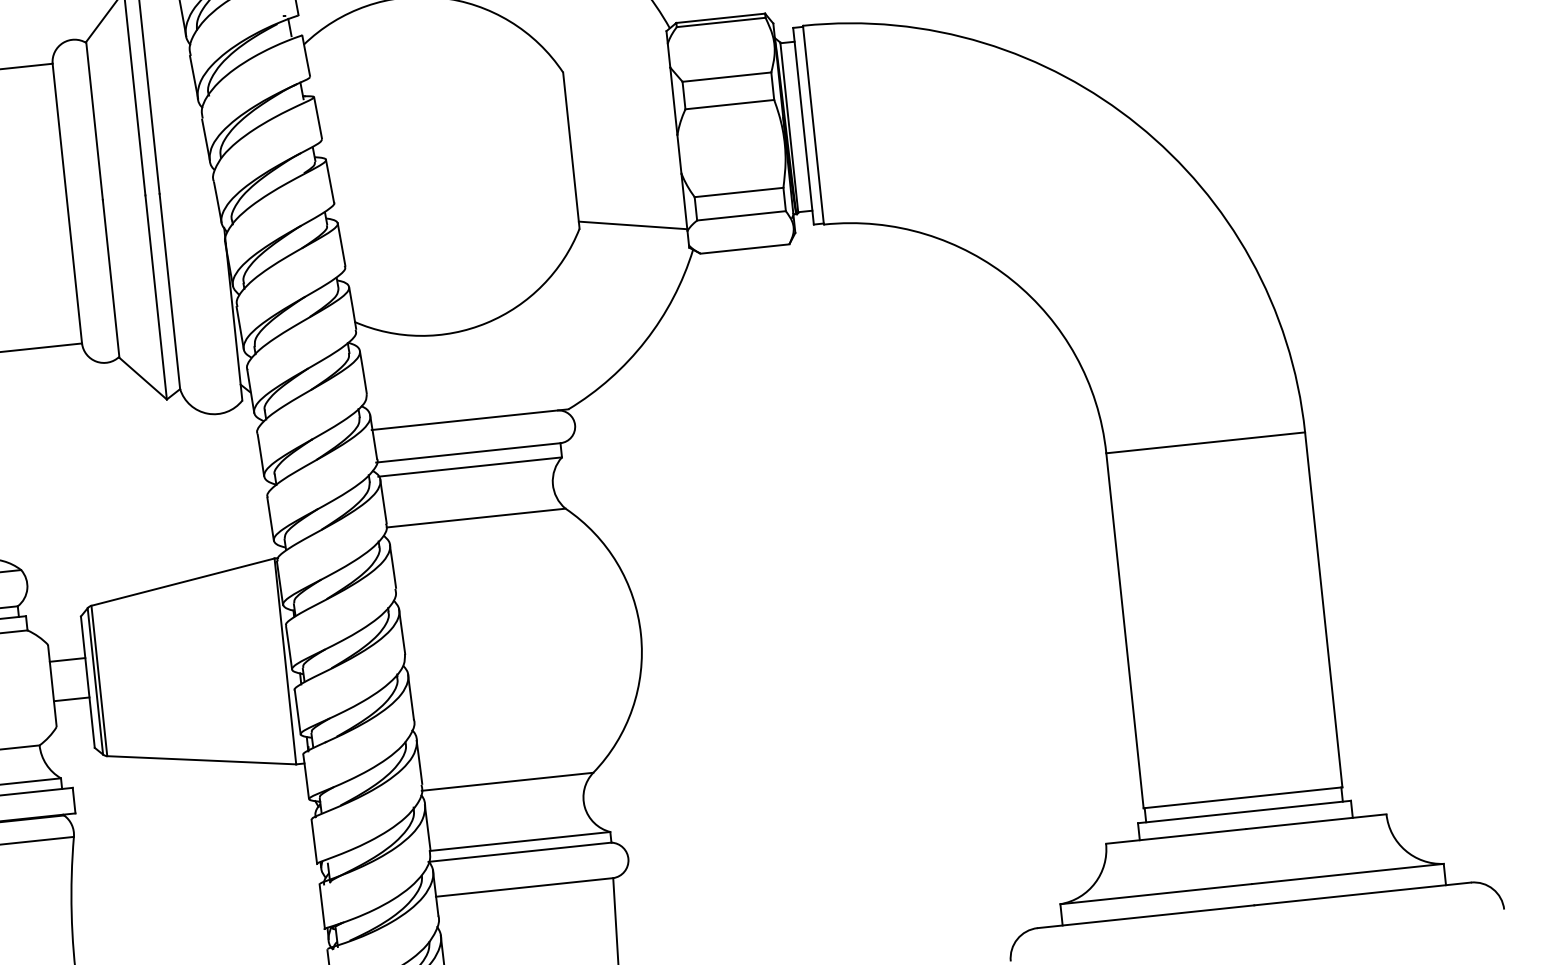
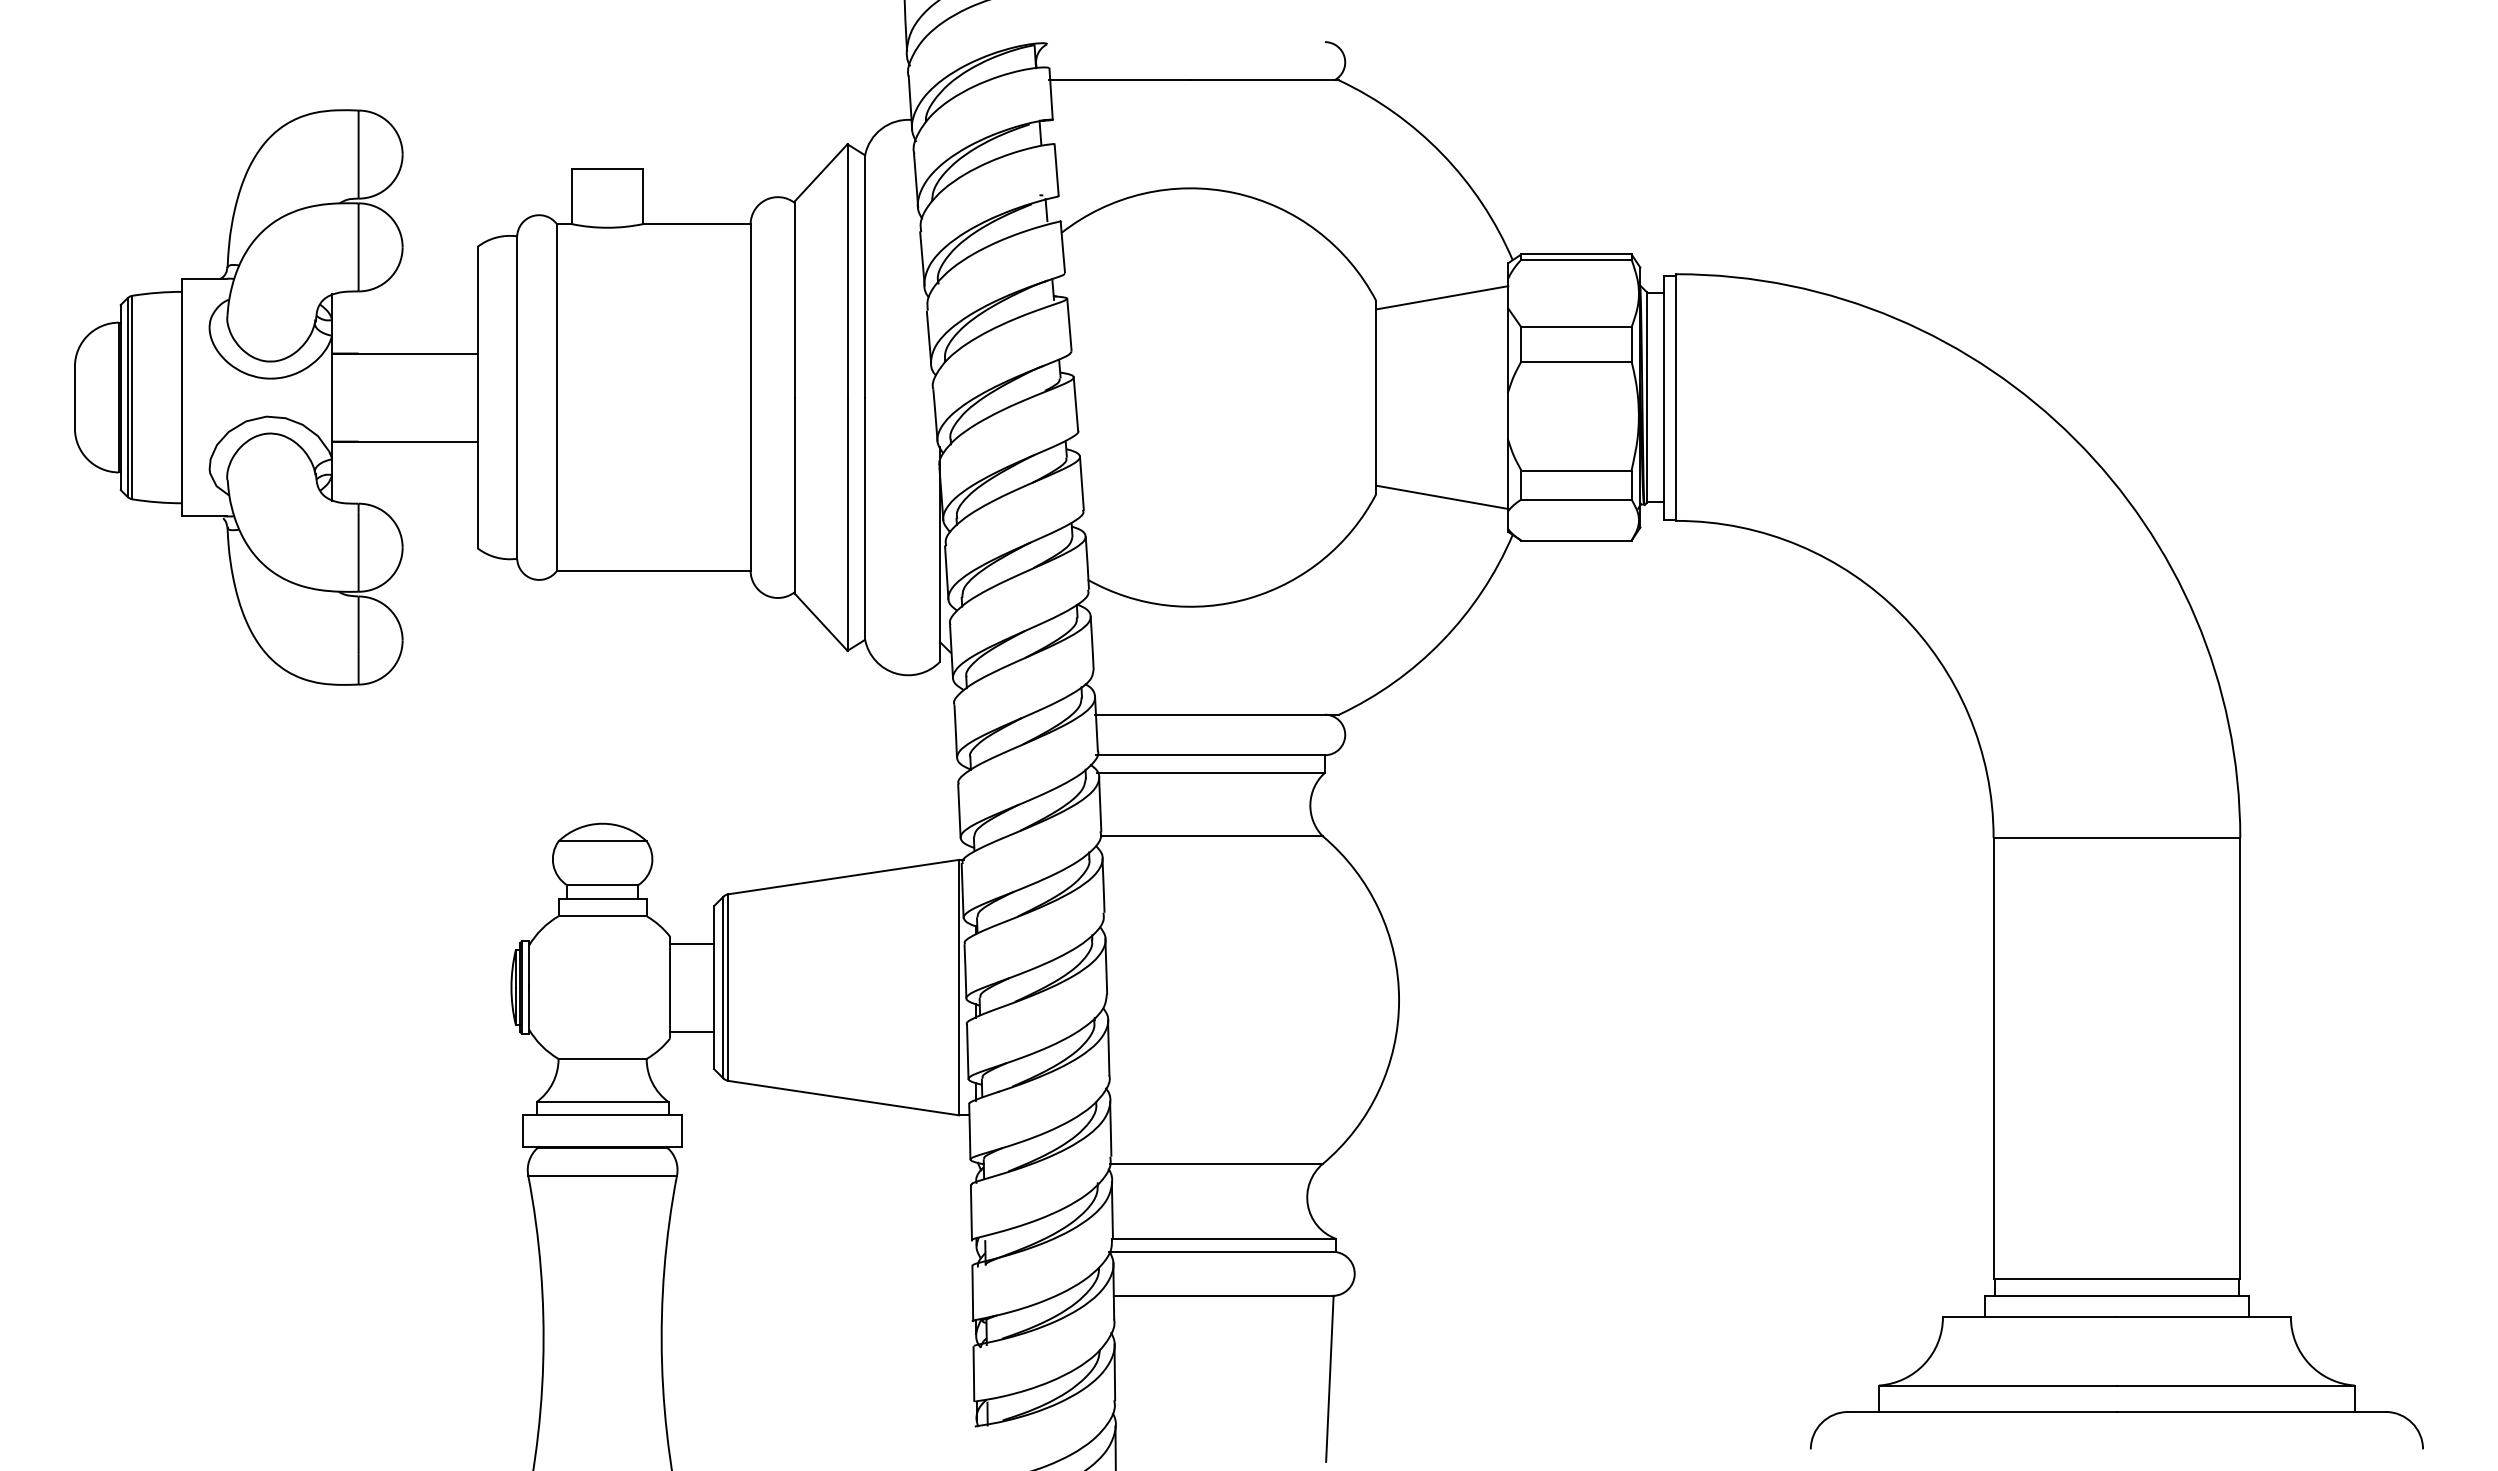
line: (616, 64) -> (1442, 297), added
line: (67, 659) -> (692, 1031), moved
line: (72, 699) -> (692, 943), moved

